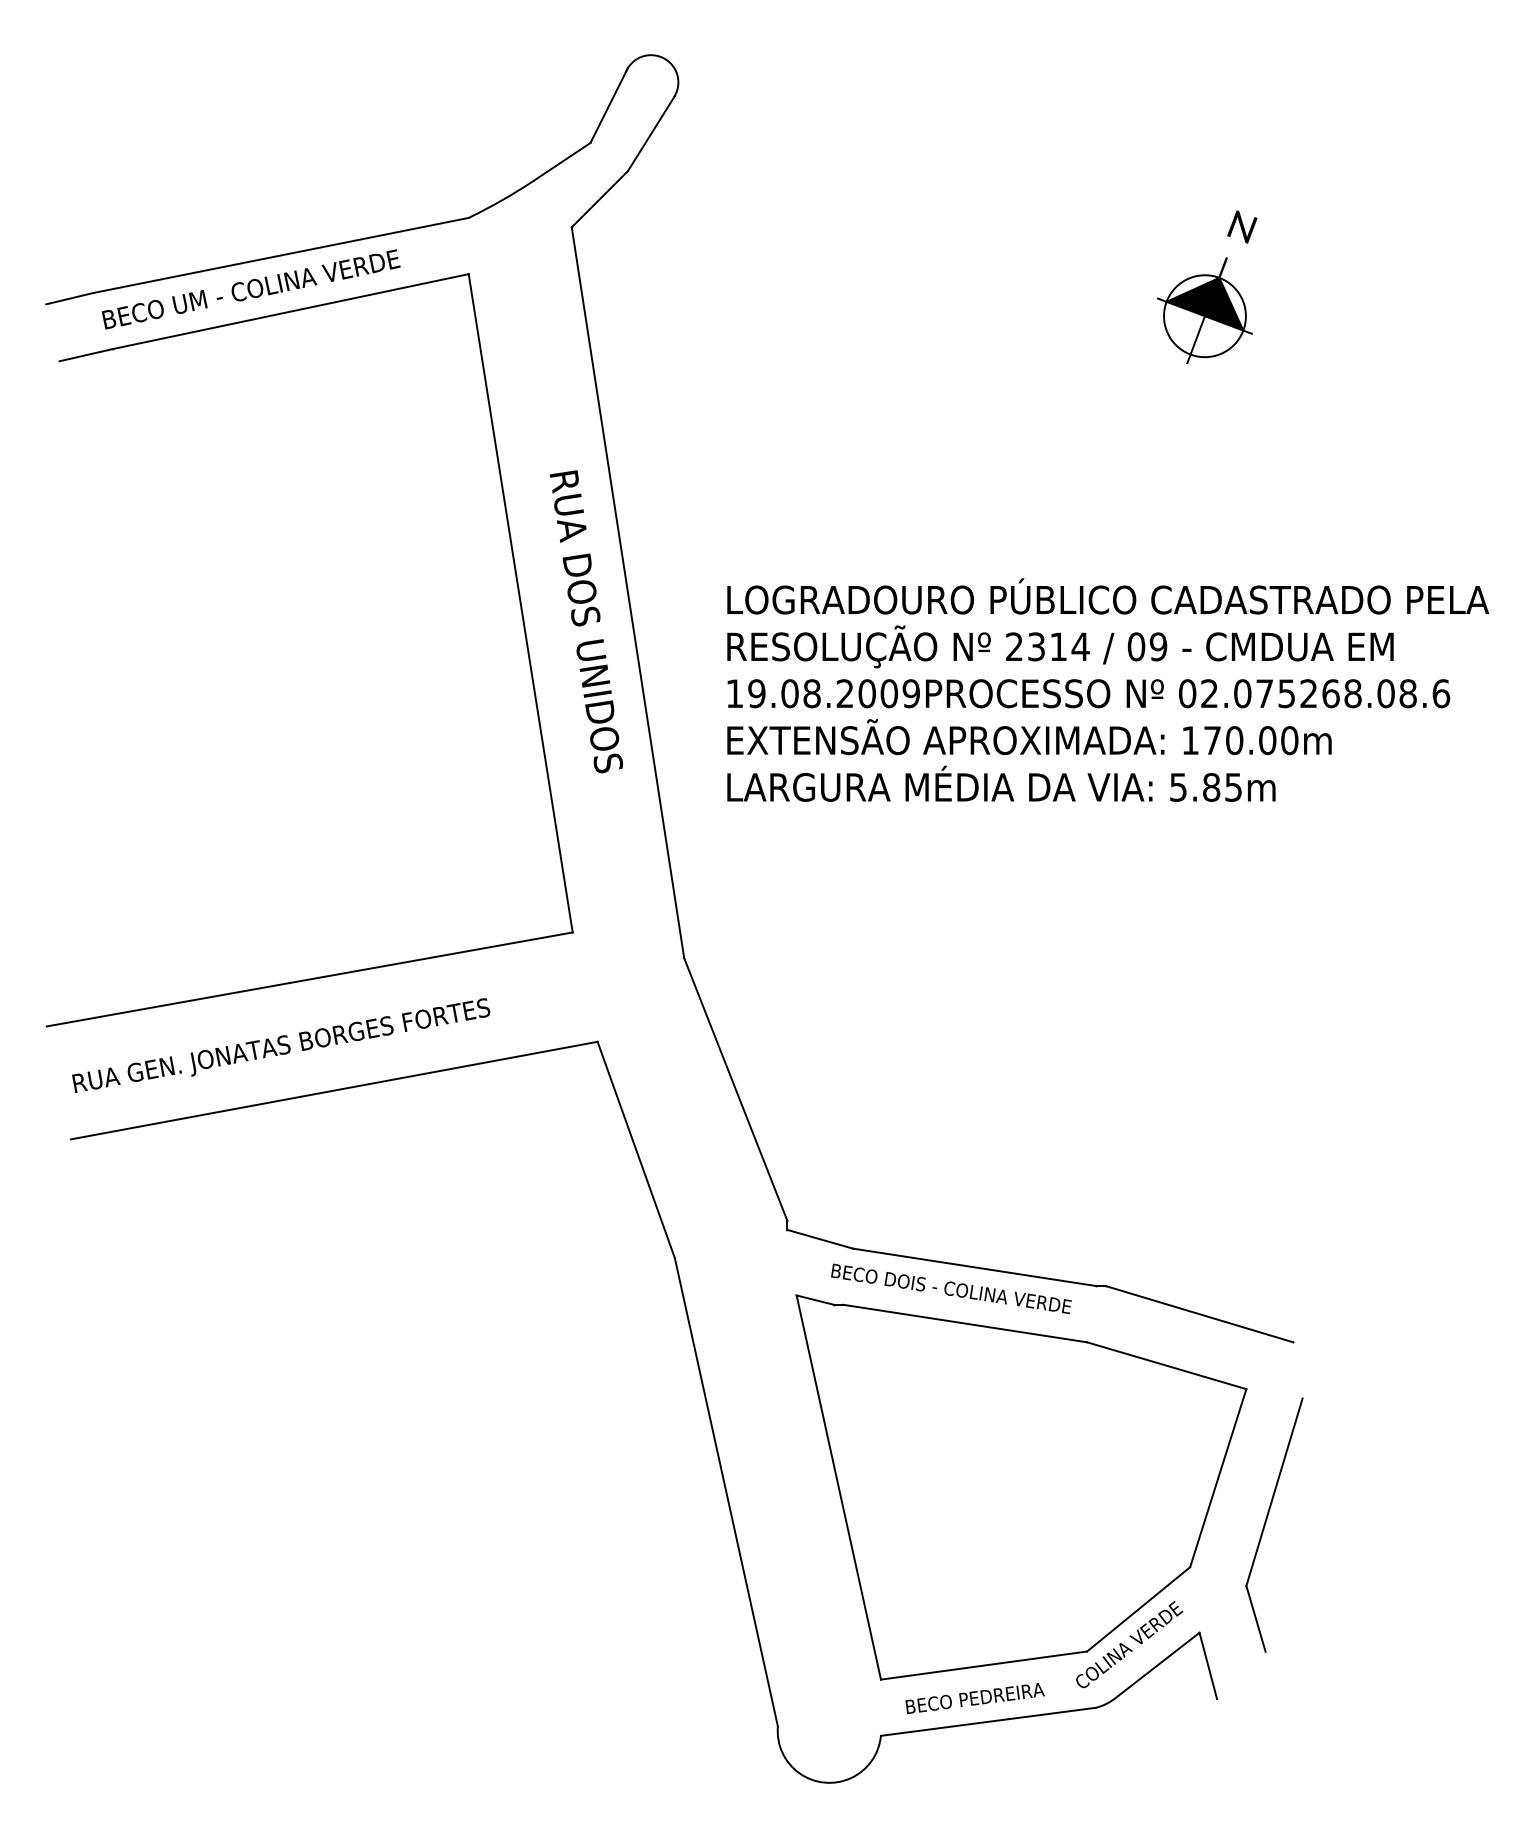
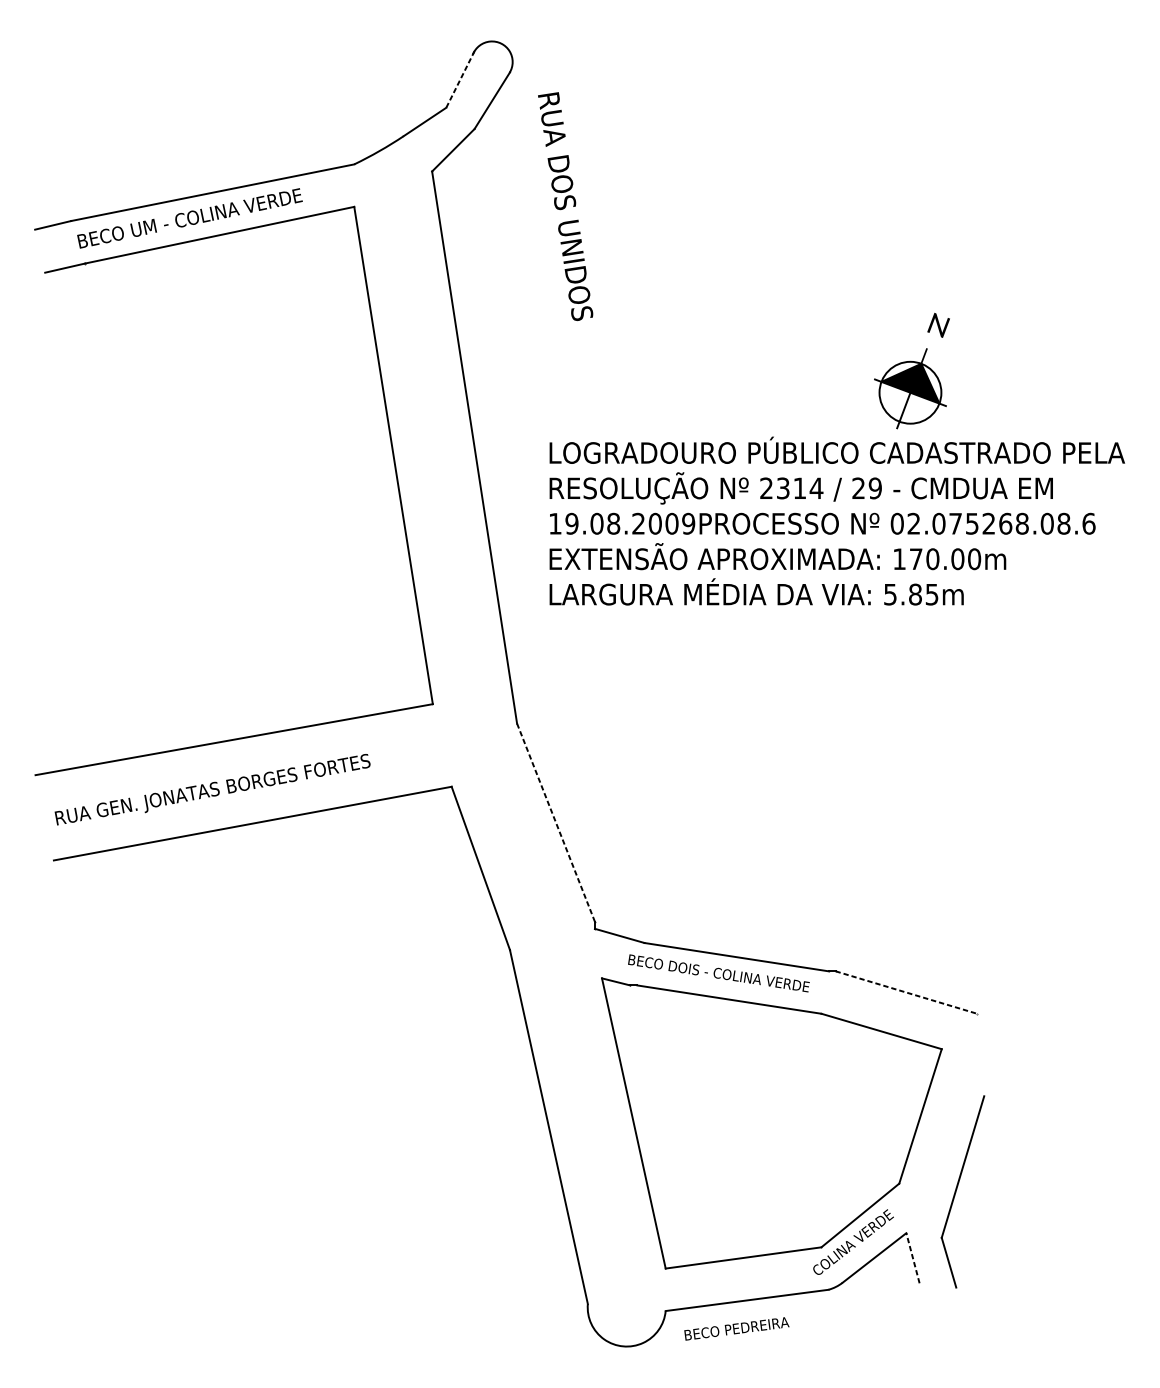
line: (609, 105) -> (460, 79), solid -> dashed
part: (1207, 287) -> (912, 371), moved
text: (586, 621) -> (565, 206), moved
text: (1136, 646) -> (858, 488), 09 -> 29
line: (735, 1089) -> (555, 822), solid -> dashed
line: (1199, 1314) -> (906, 992), solid -> dashed
part: (1266, 1523) -> (956, 1190), moved
line: (1208, 1665) -> (913, 1257), solid -> dashed
text: (974, 1698) -> (736, 1328), moved

